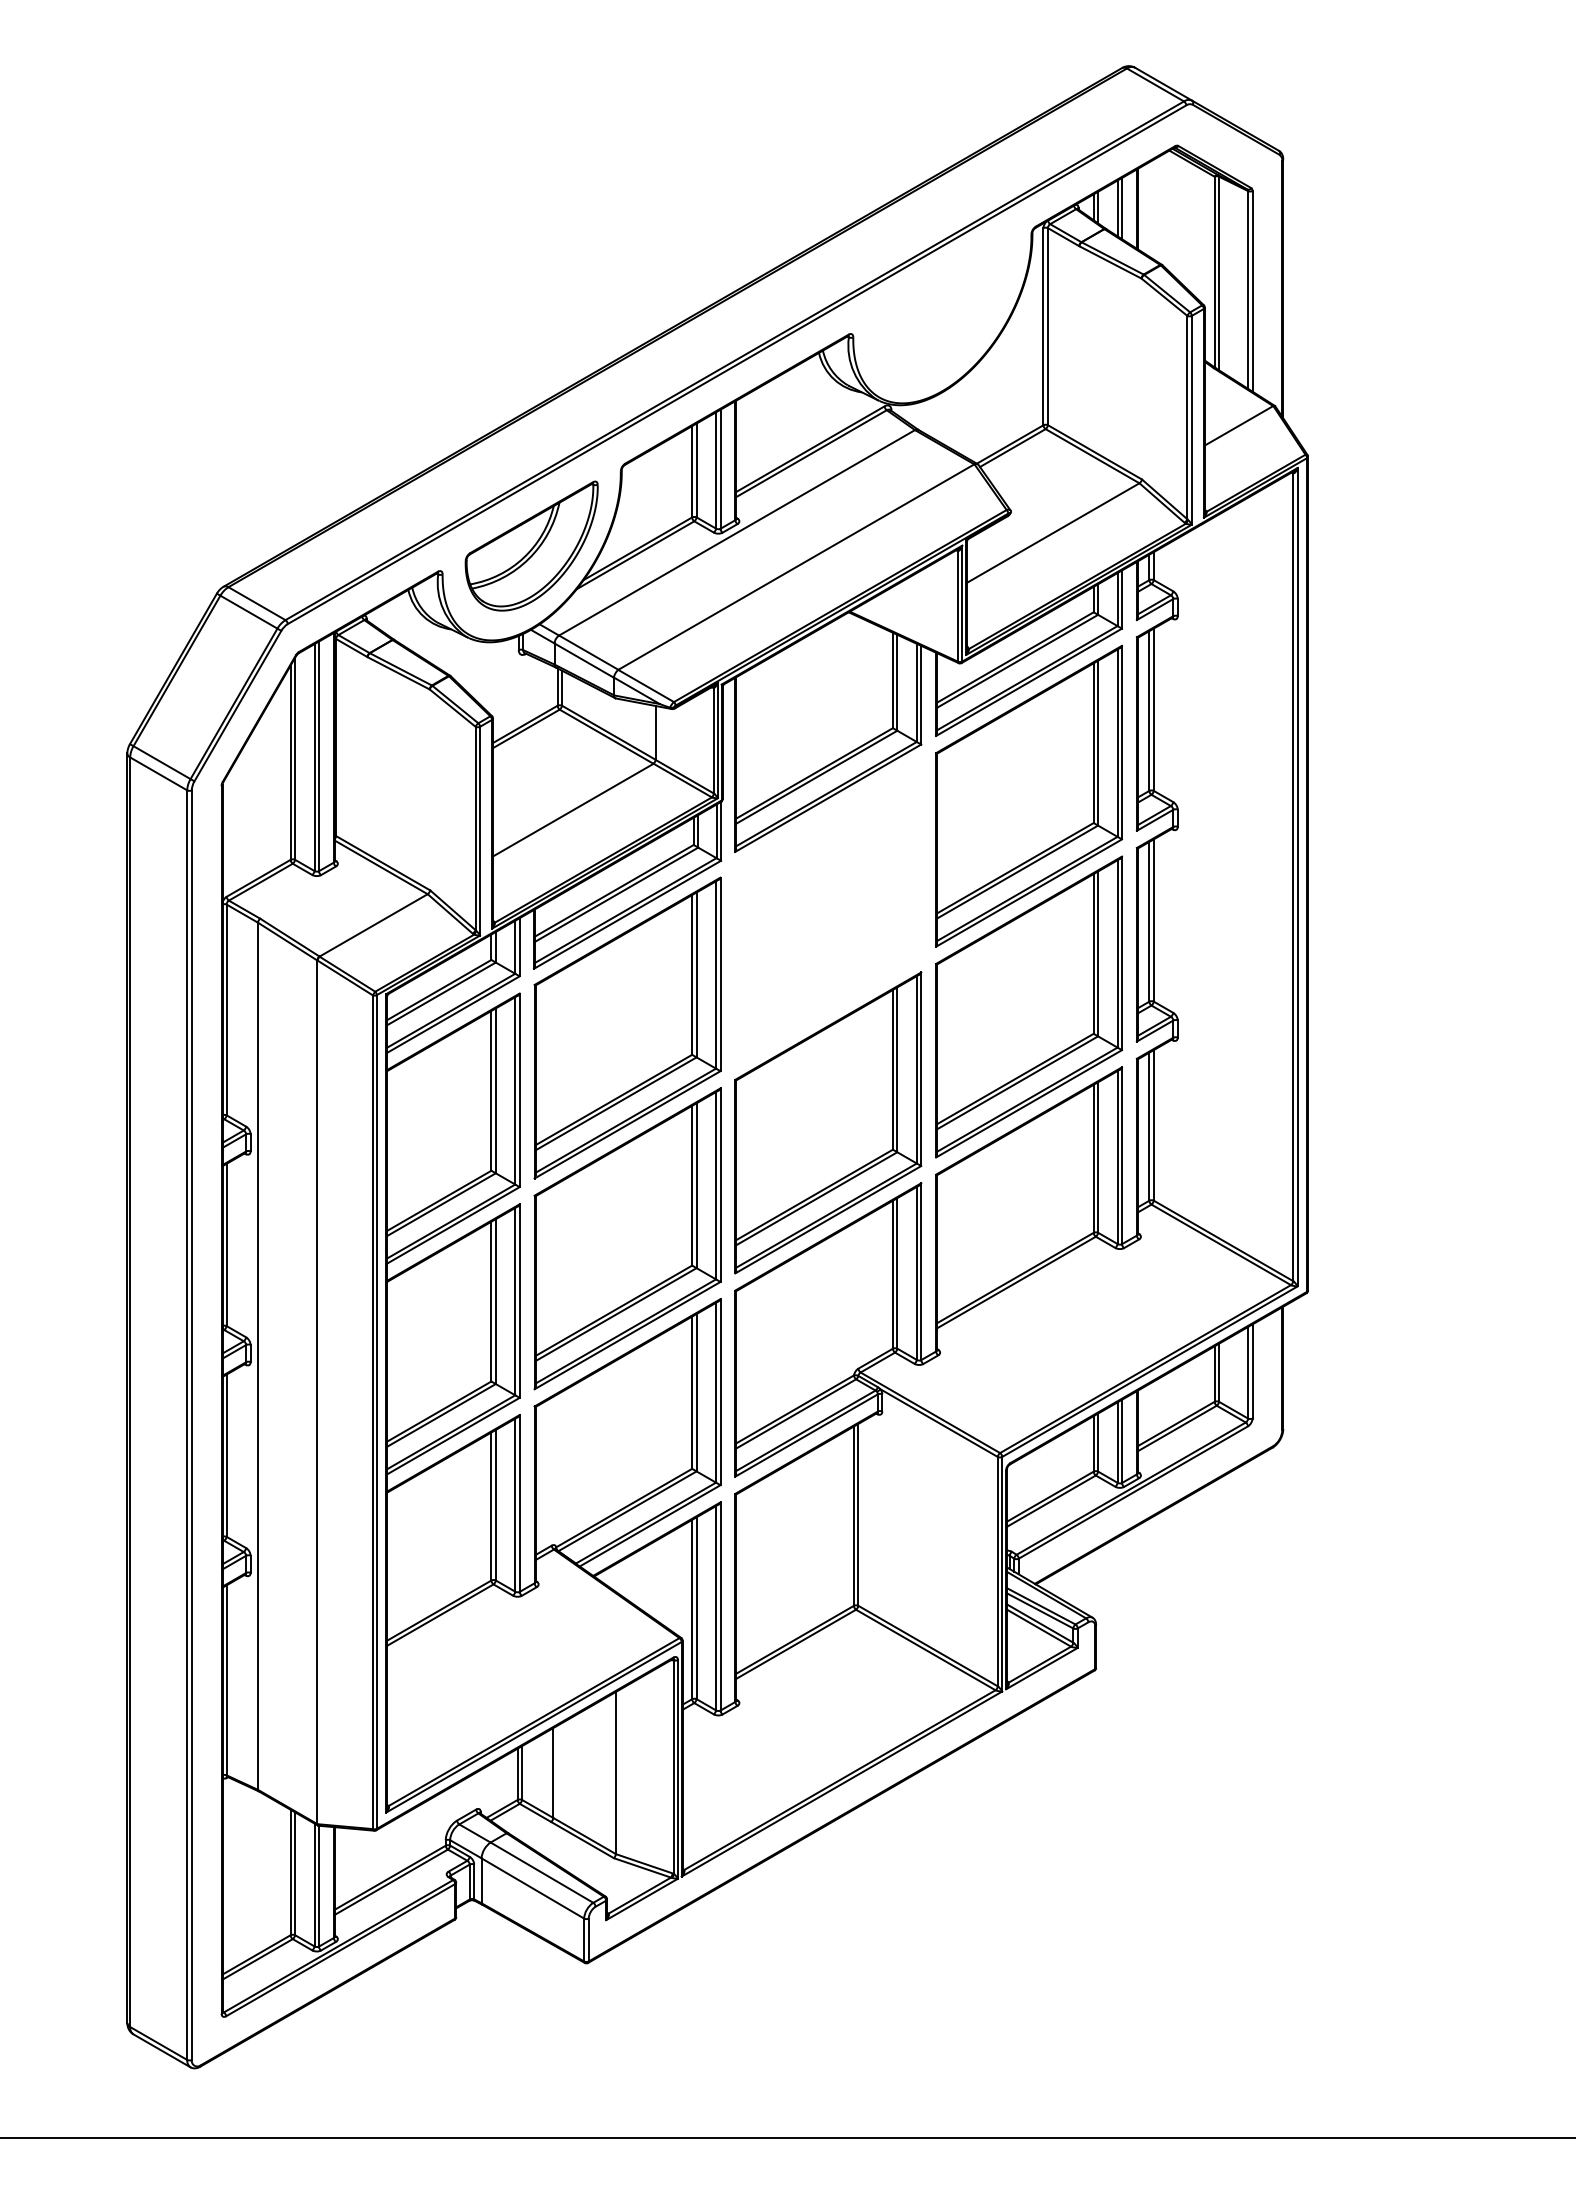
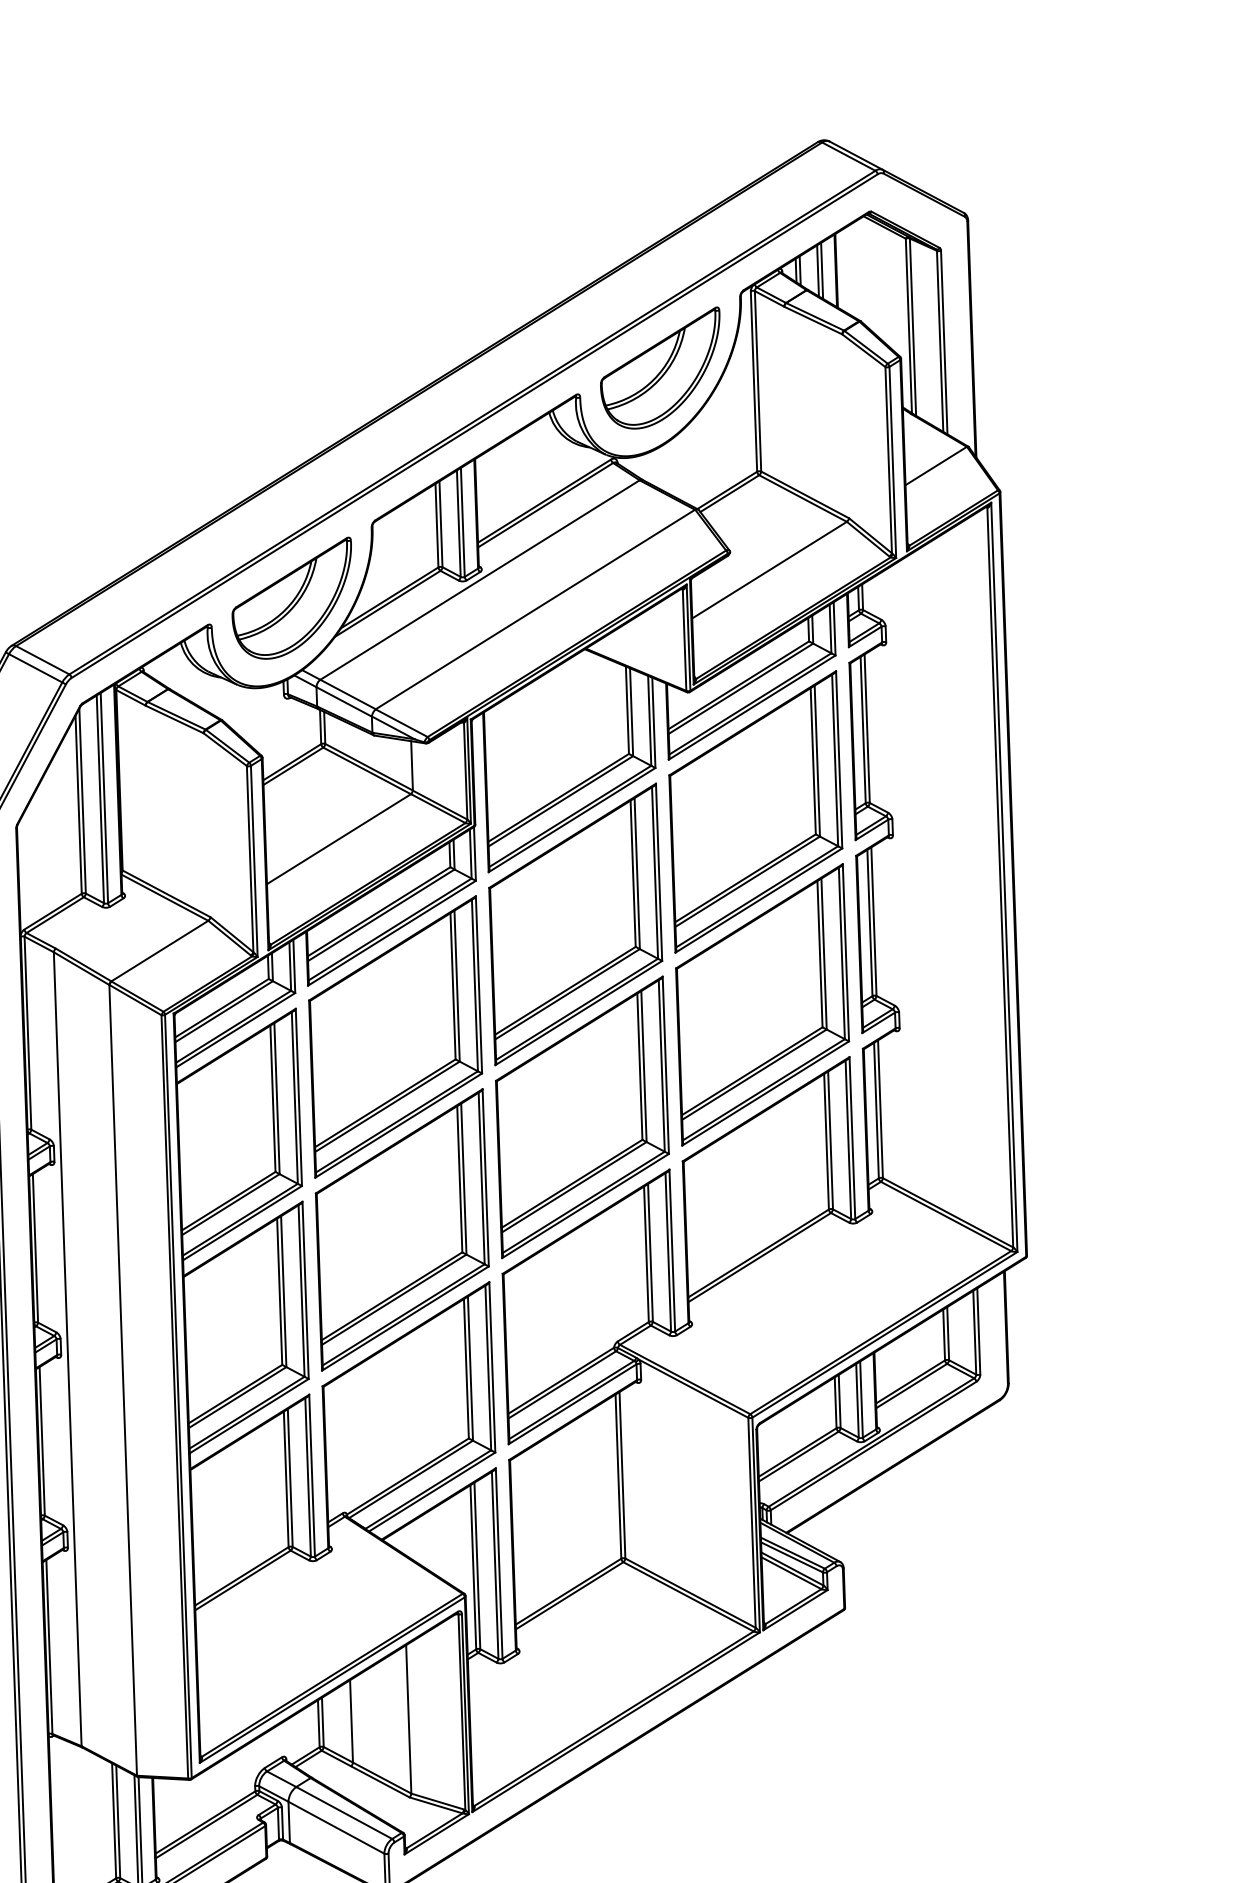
part: (942, 308) -> (660, 368), added
part: (828, 911) -> (575, 923), added

